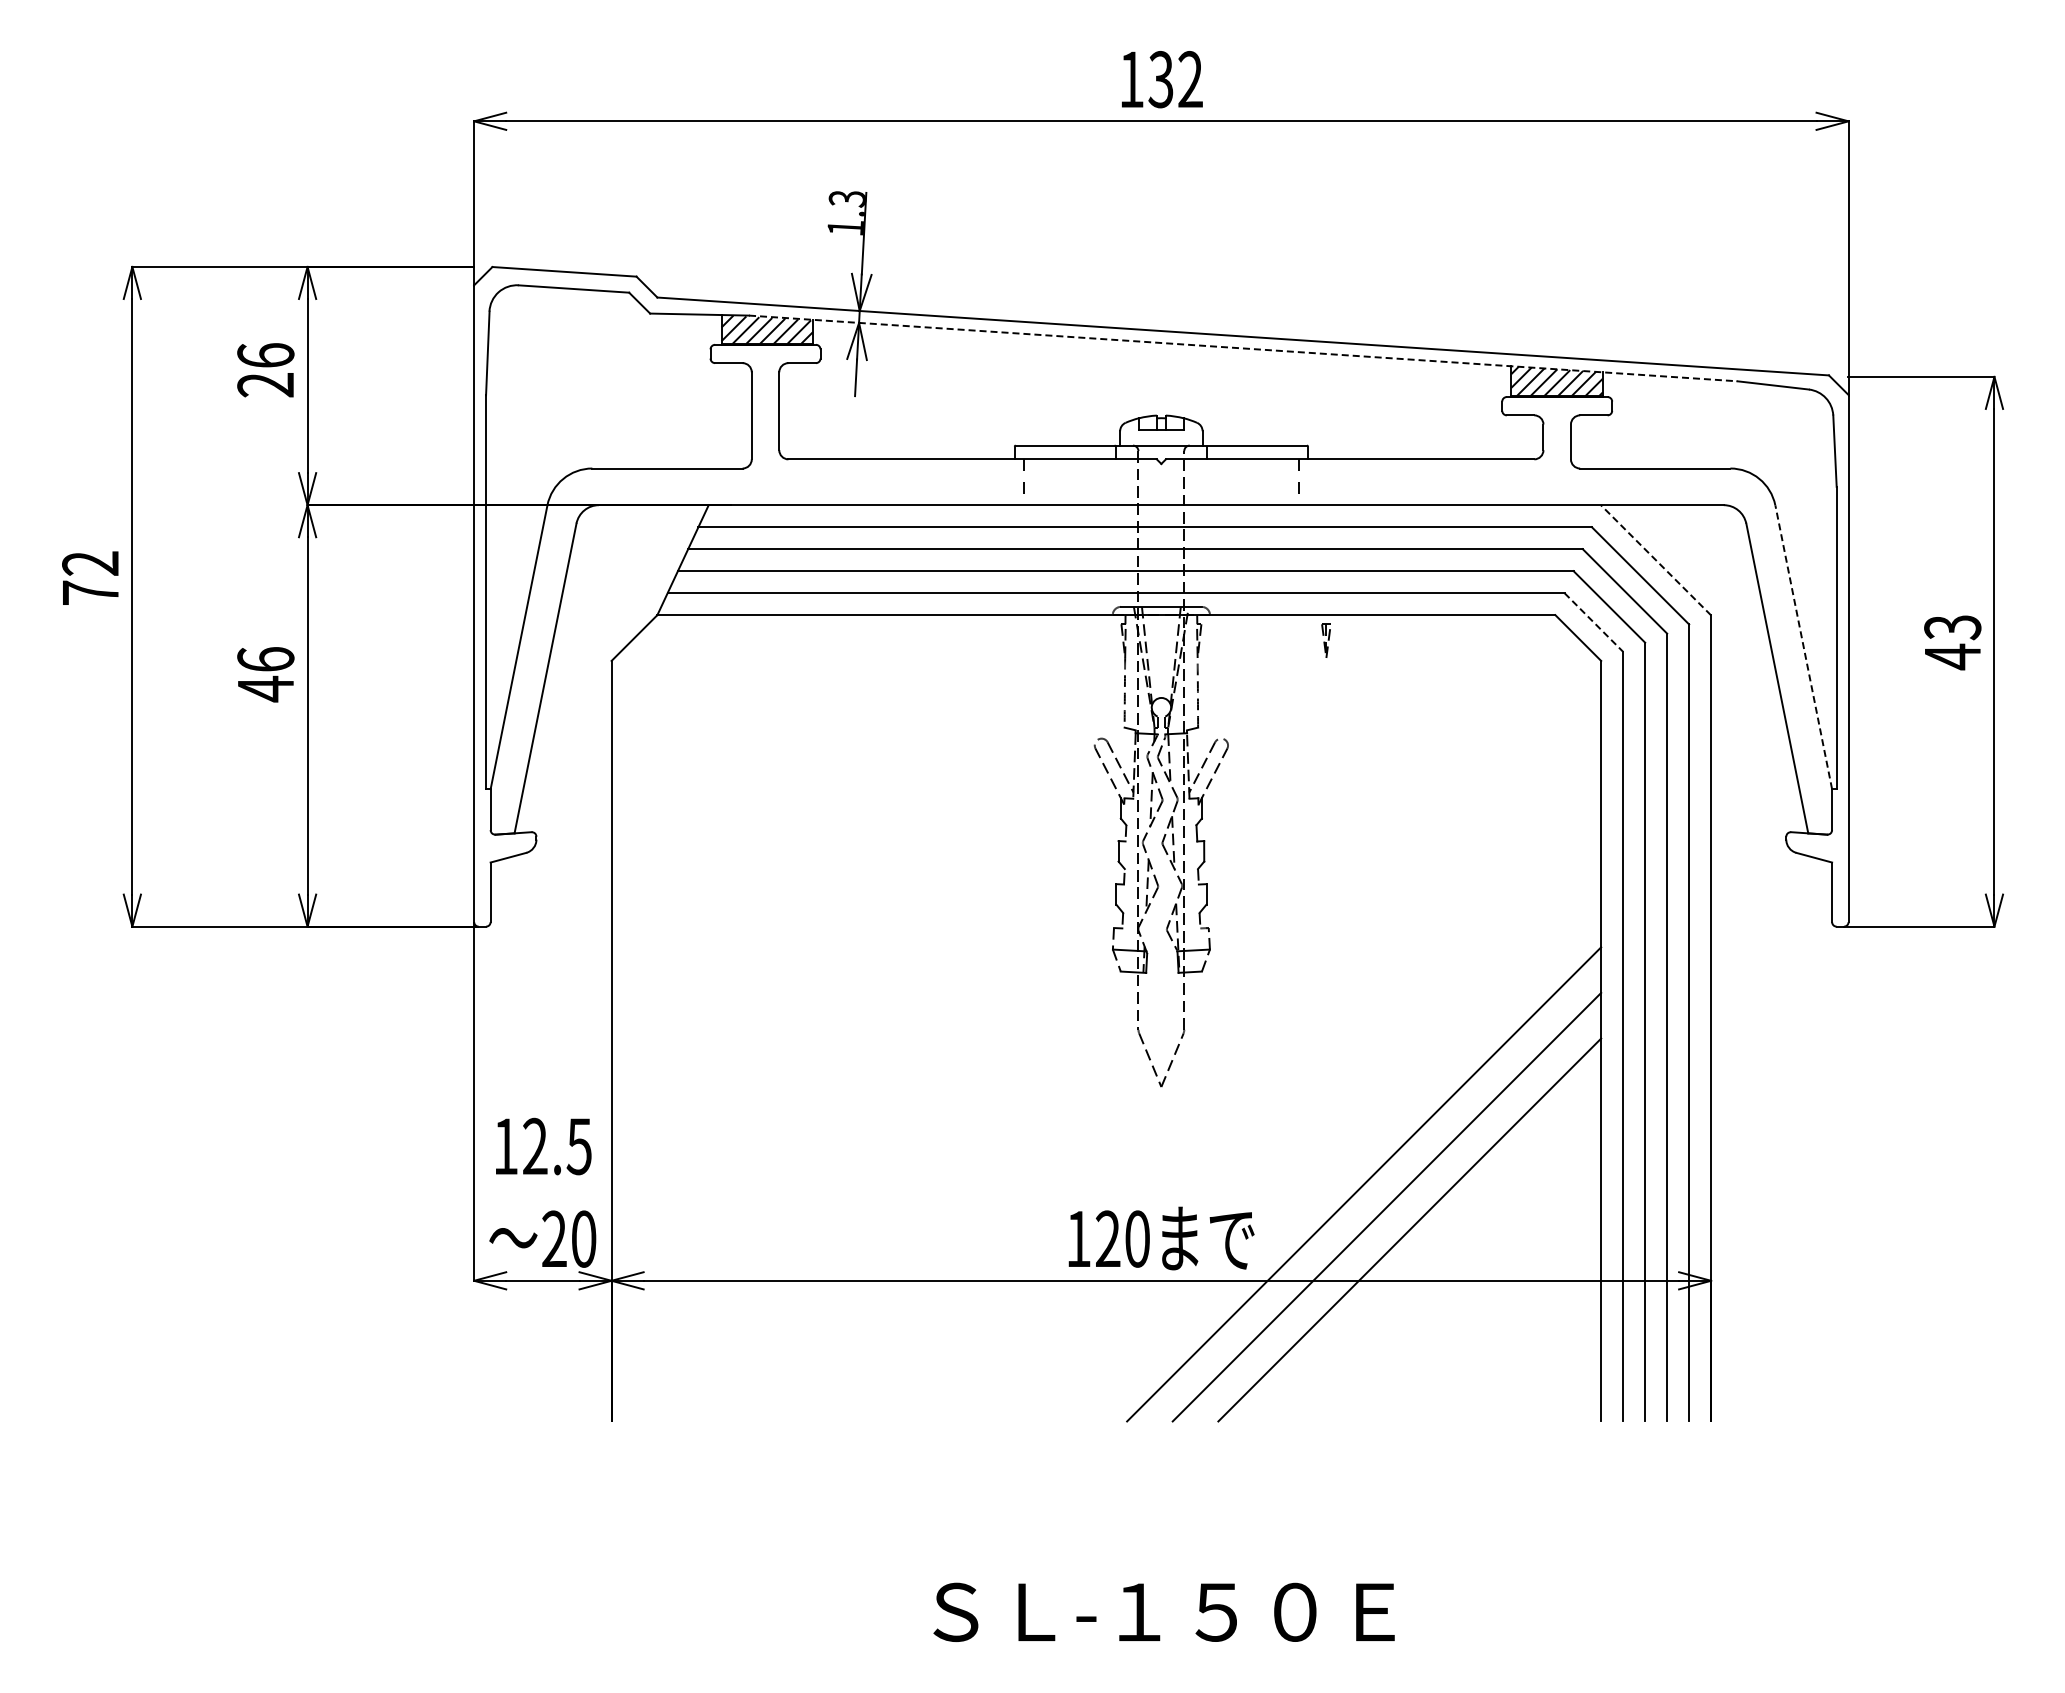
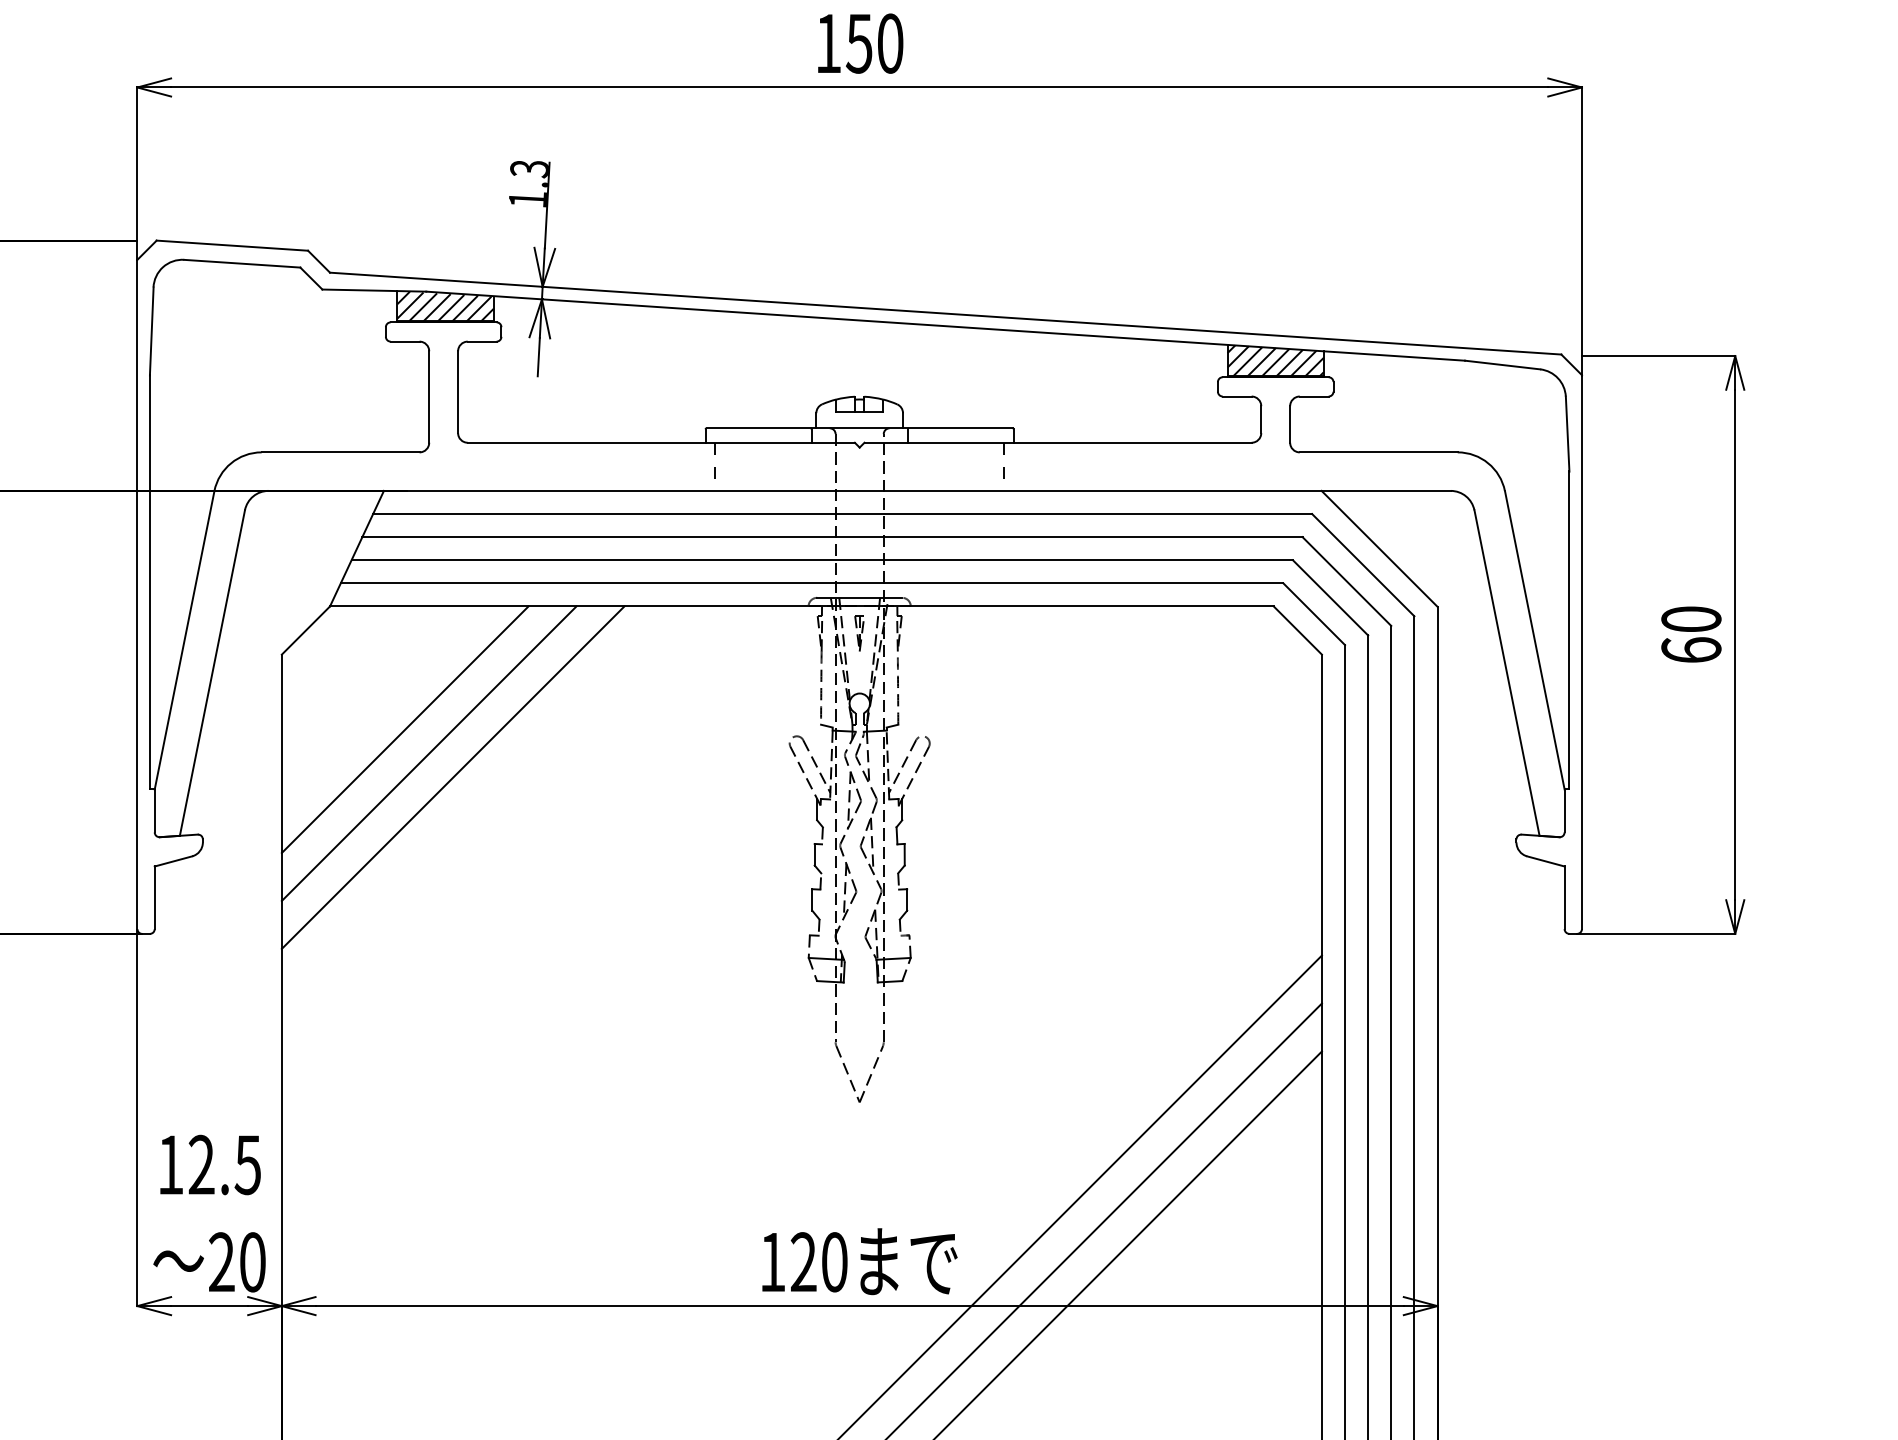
text: (1175, 79) -> (874, 43), 132 -> 150
line: (1243, 348) -> (945, 326), dashed -> solid
line: (1656, 560) -> (1380, 549), dashed -> solid
line: (1594, 622) -> (1314, 614), dashed -> solid
part: (1325, 640) -> (858, 633), moved
text: (1952, 642) -> (1691, 635), 43 -> 60
line: (1803, 647) -> (1534, 640), dashed -> solid
line: (728, 732) -> (404, 729), added
line: (751, 755) -> (428, 753), added
line: (774, 777) -> (453, 777), added

